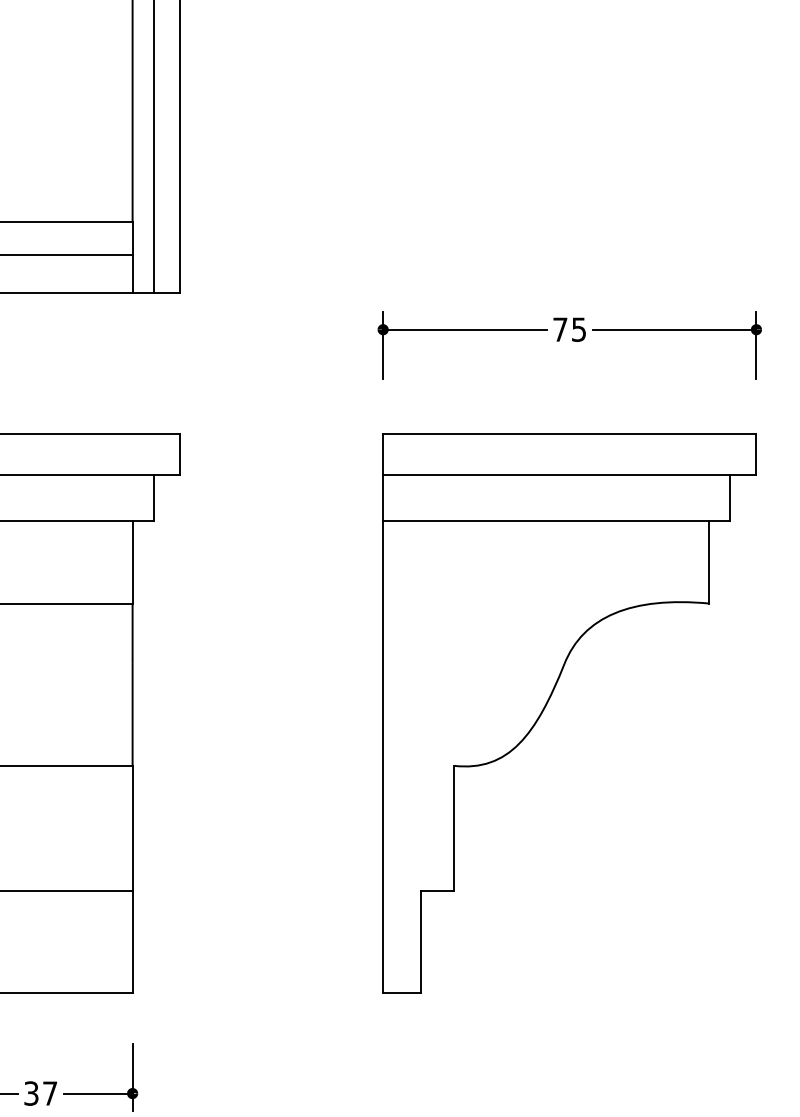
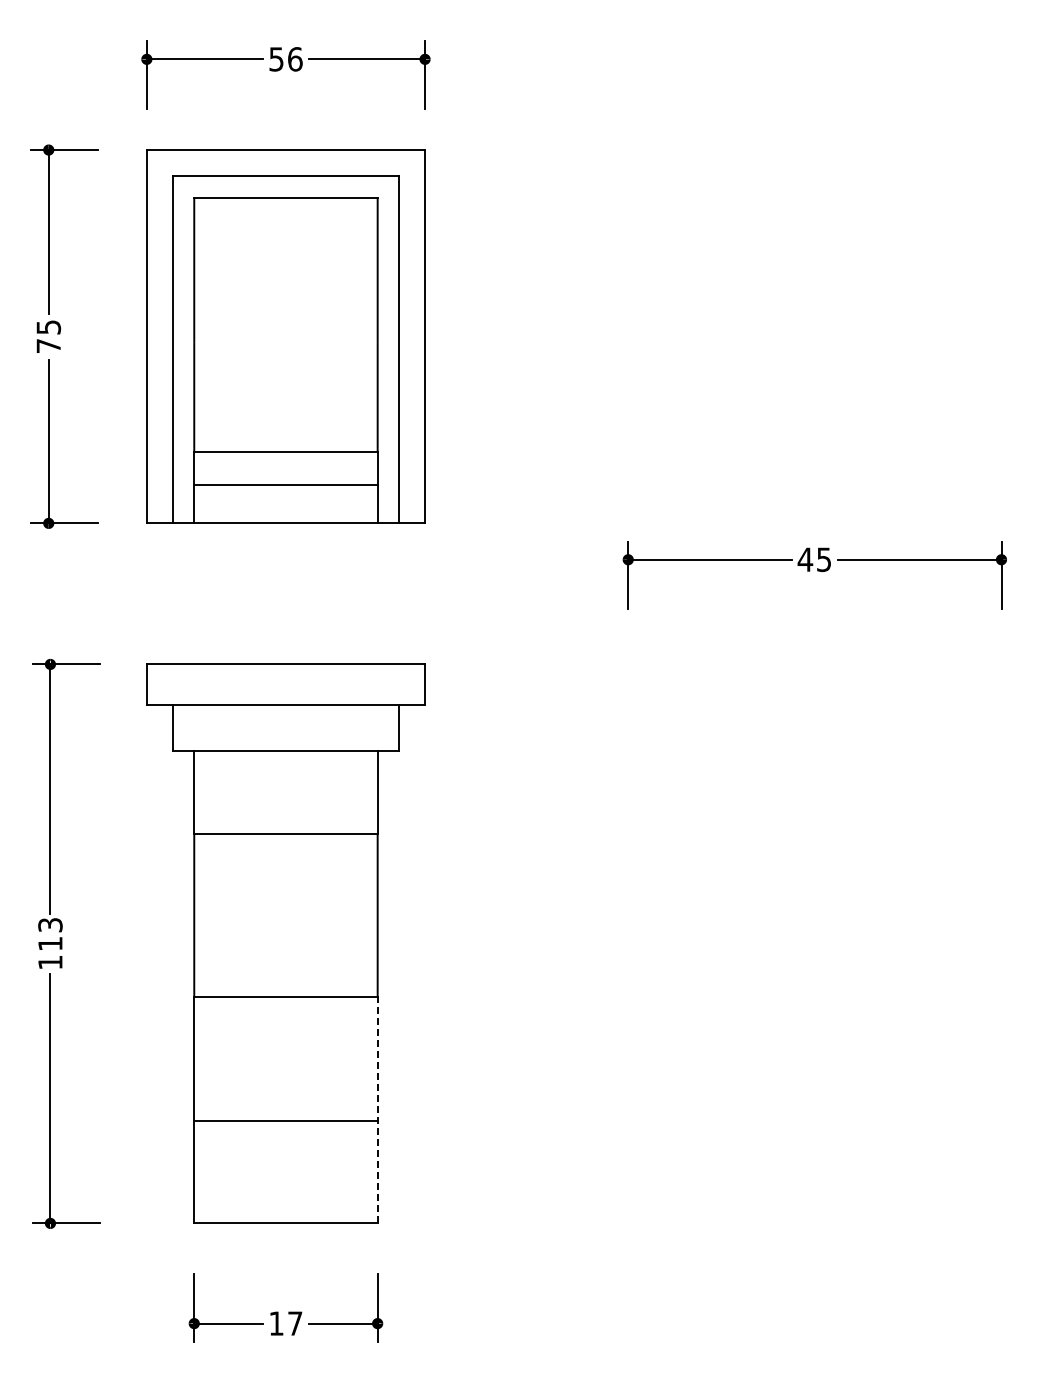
text: (560, 329) -> (805, 559), 75 -> 45
part: (548, 702) -> (793, 932), removed
line: (132, 879) -> (377, 1109), solid -> dashed
text: (31, 1093) -> (276, 1323), 37 -> 17

